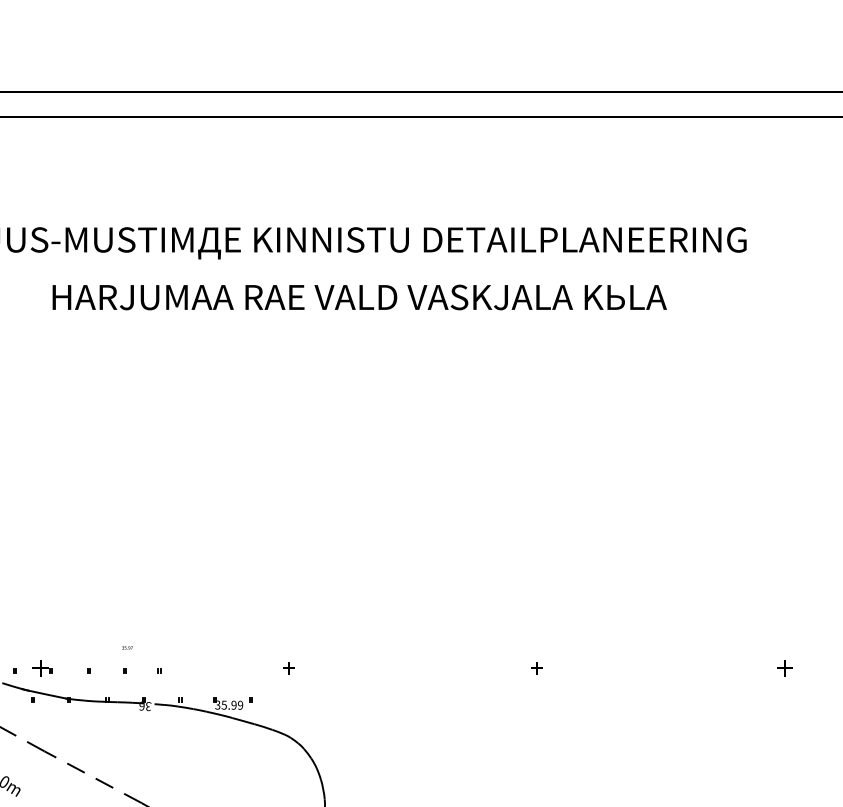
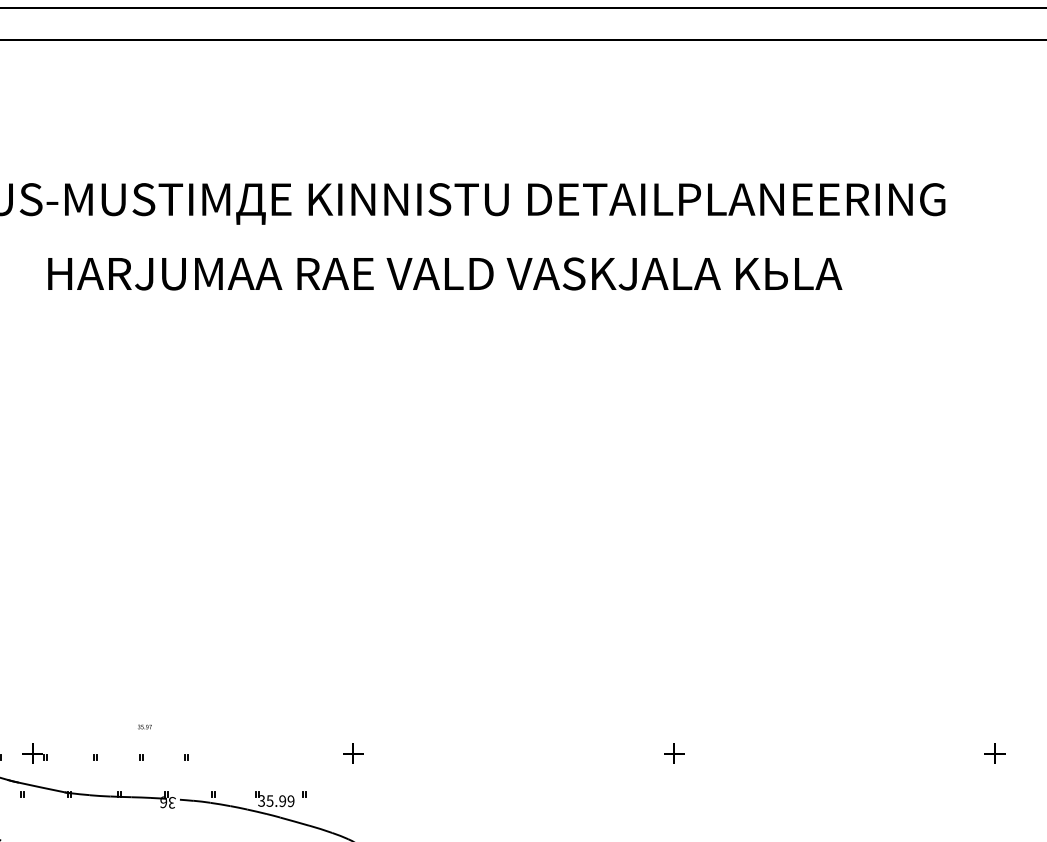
part: (288, 668) -> (353, 753), size x1.43
part: (536, 668) -> (673, 753), size x1.43

